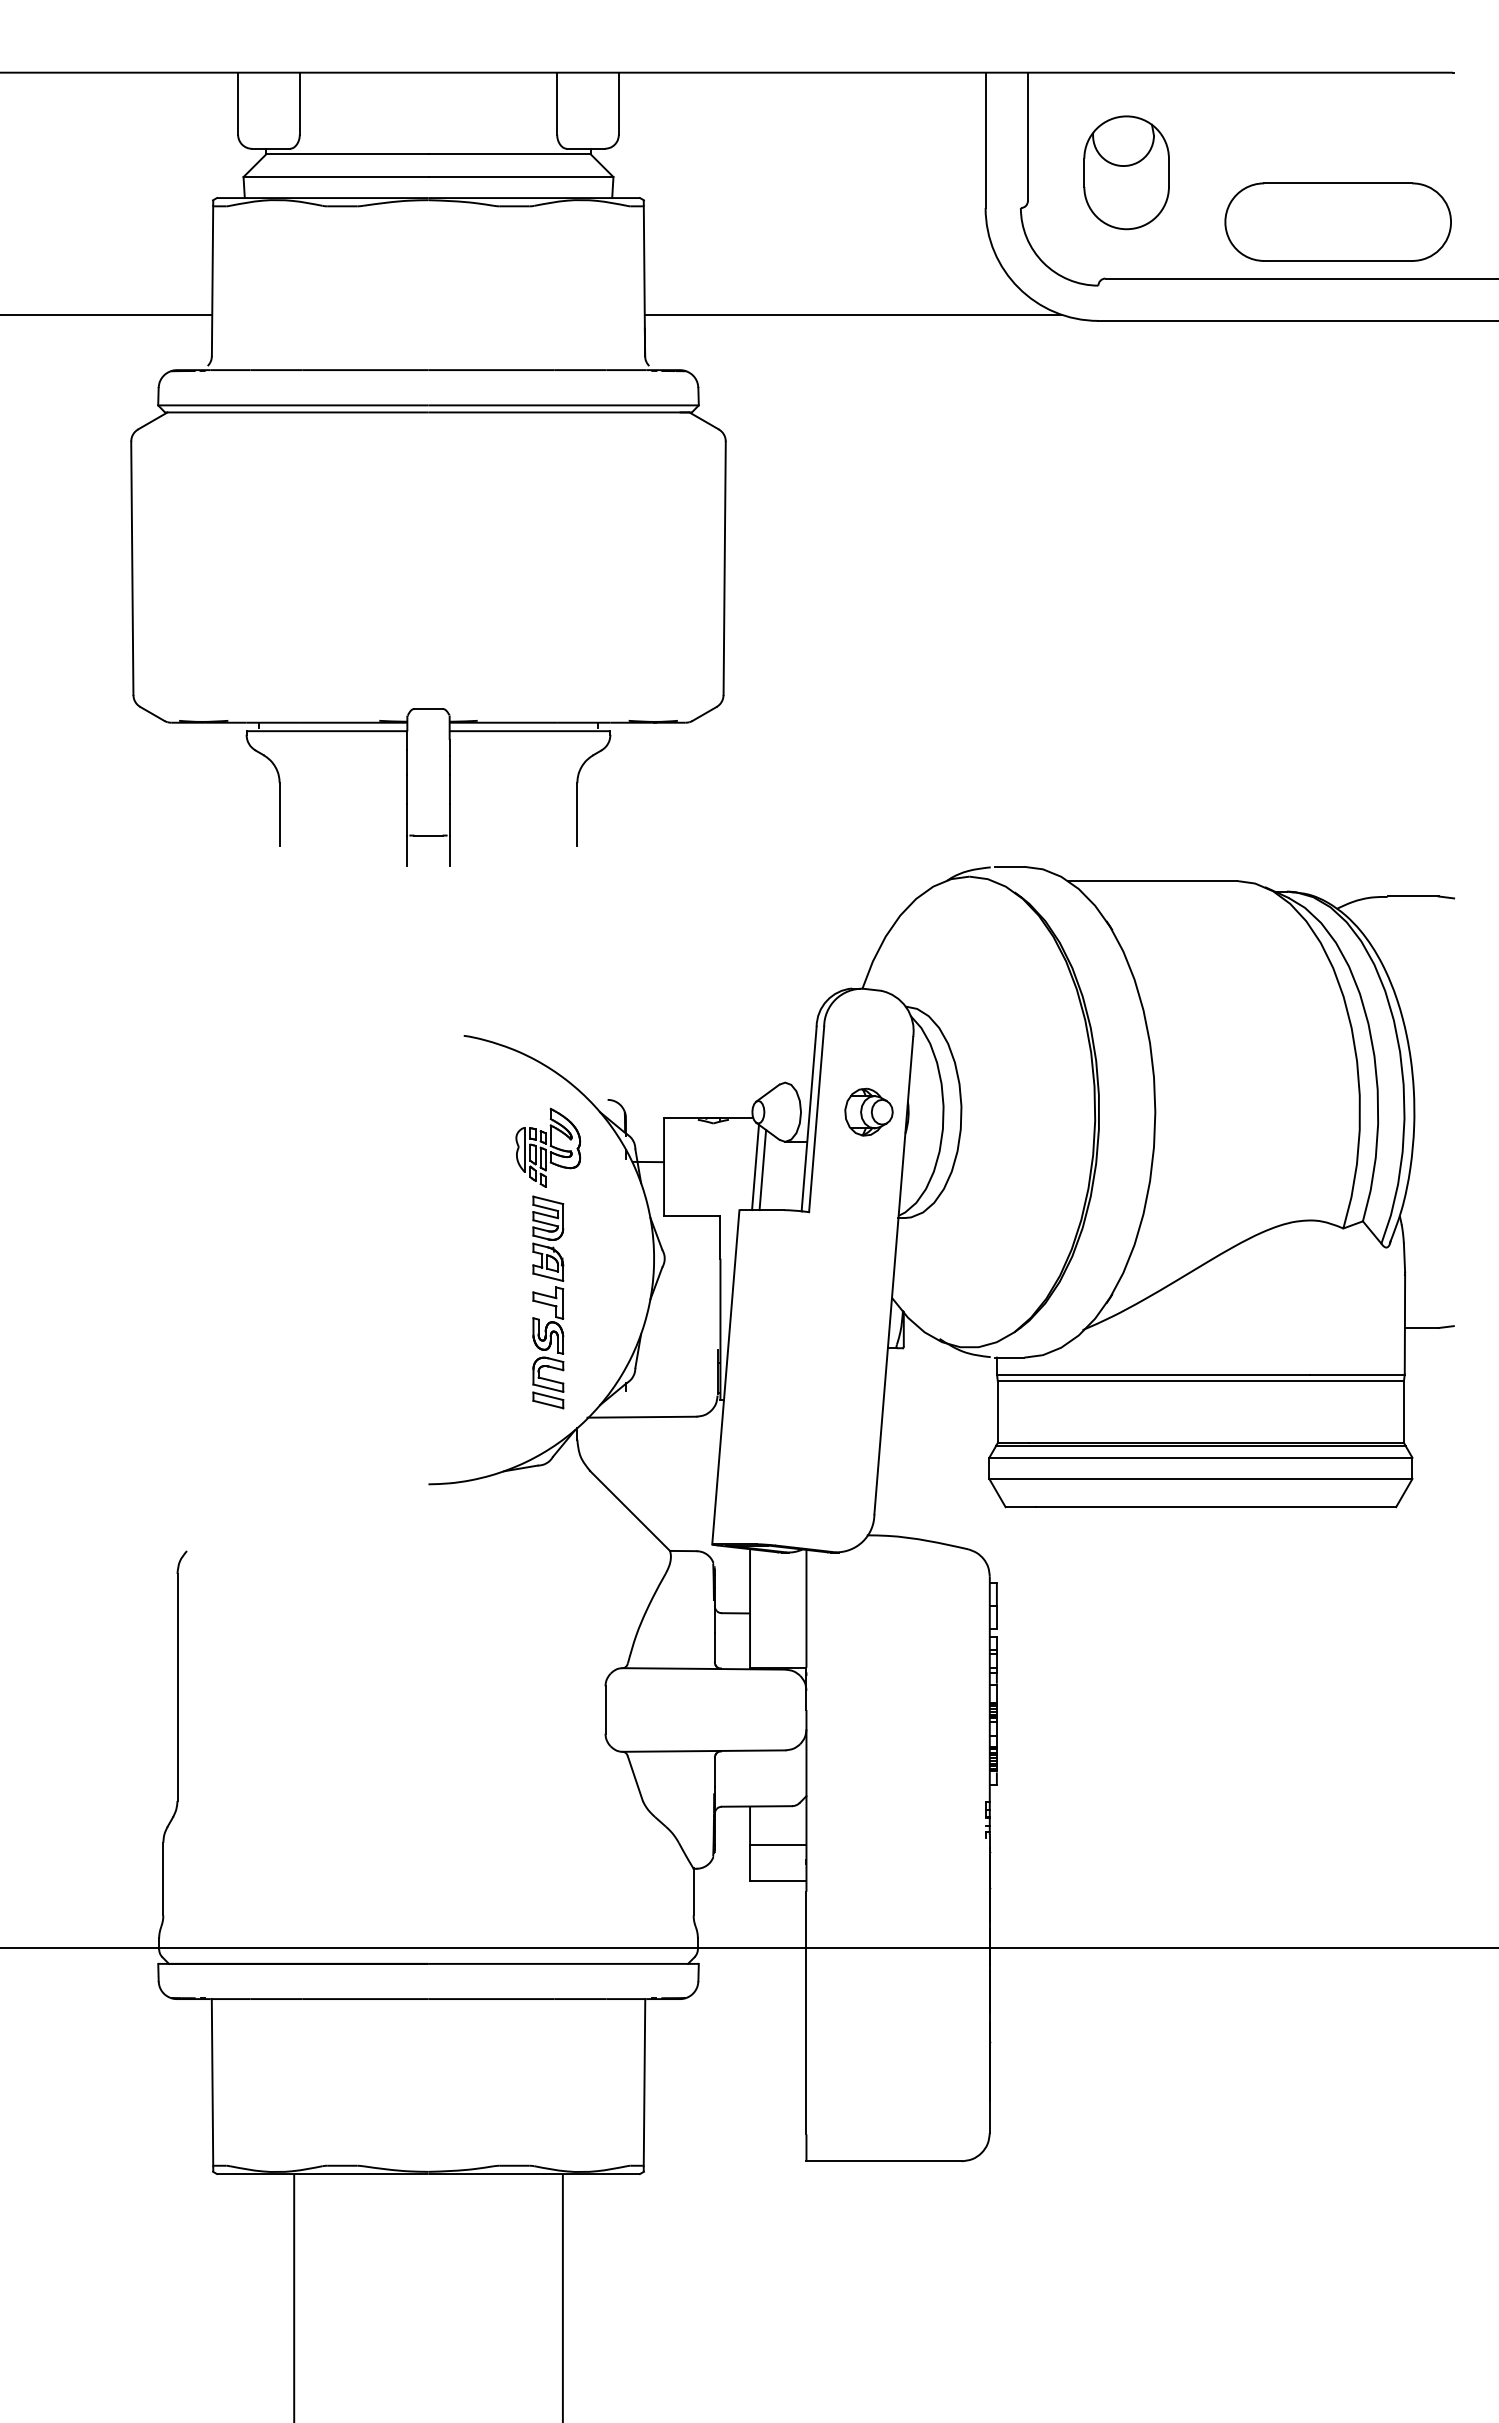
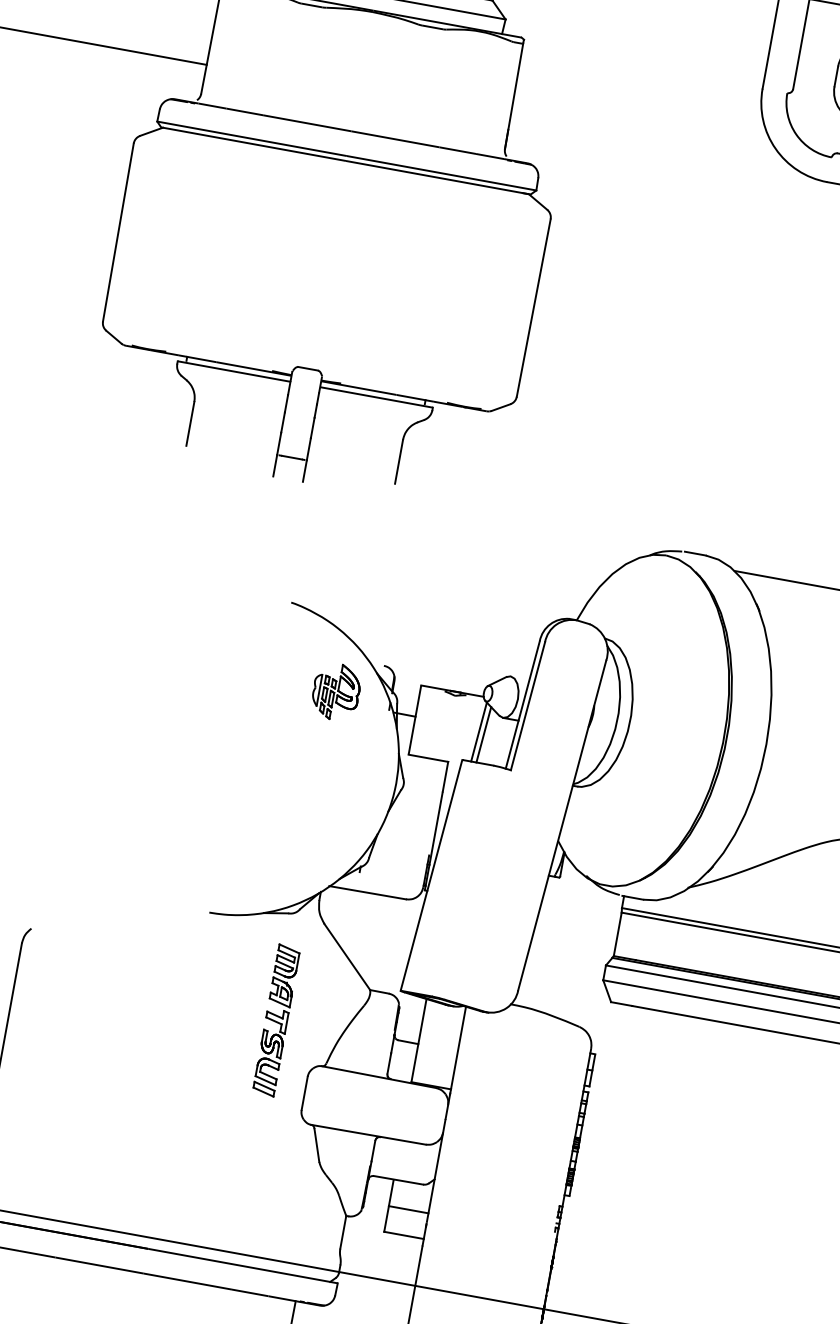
line: (852, 314) -> (655, 146), removed
part: (868, 1111) -> (565, 707), removed
part: (548, 1302) -> (276, 1020), moved

